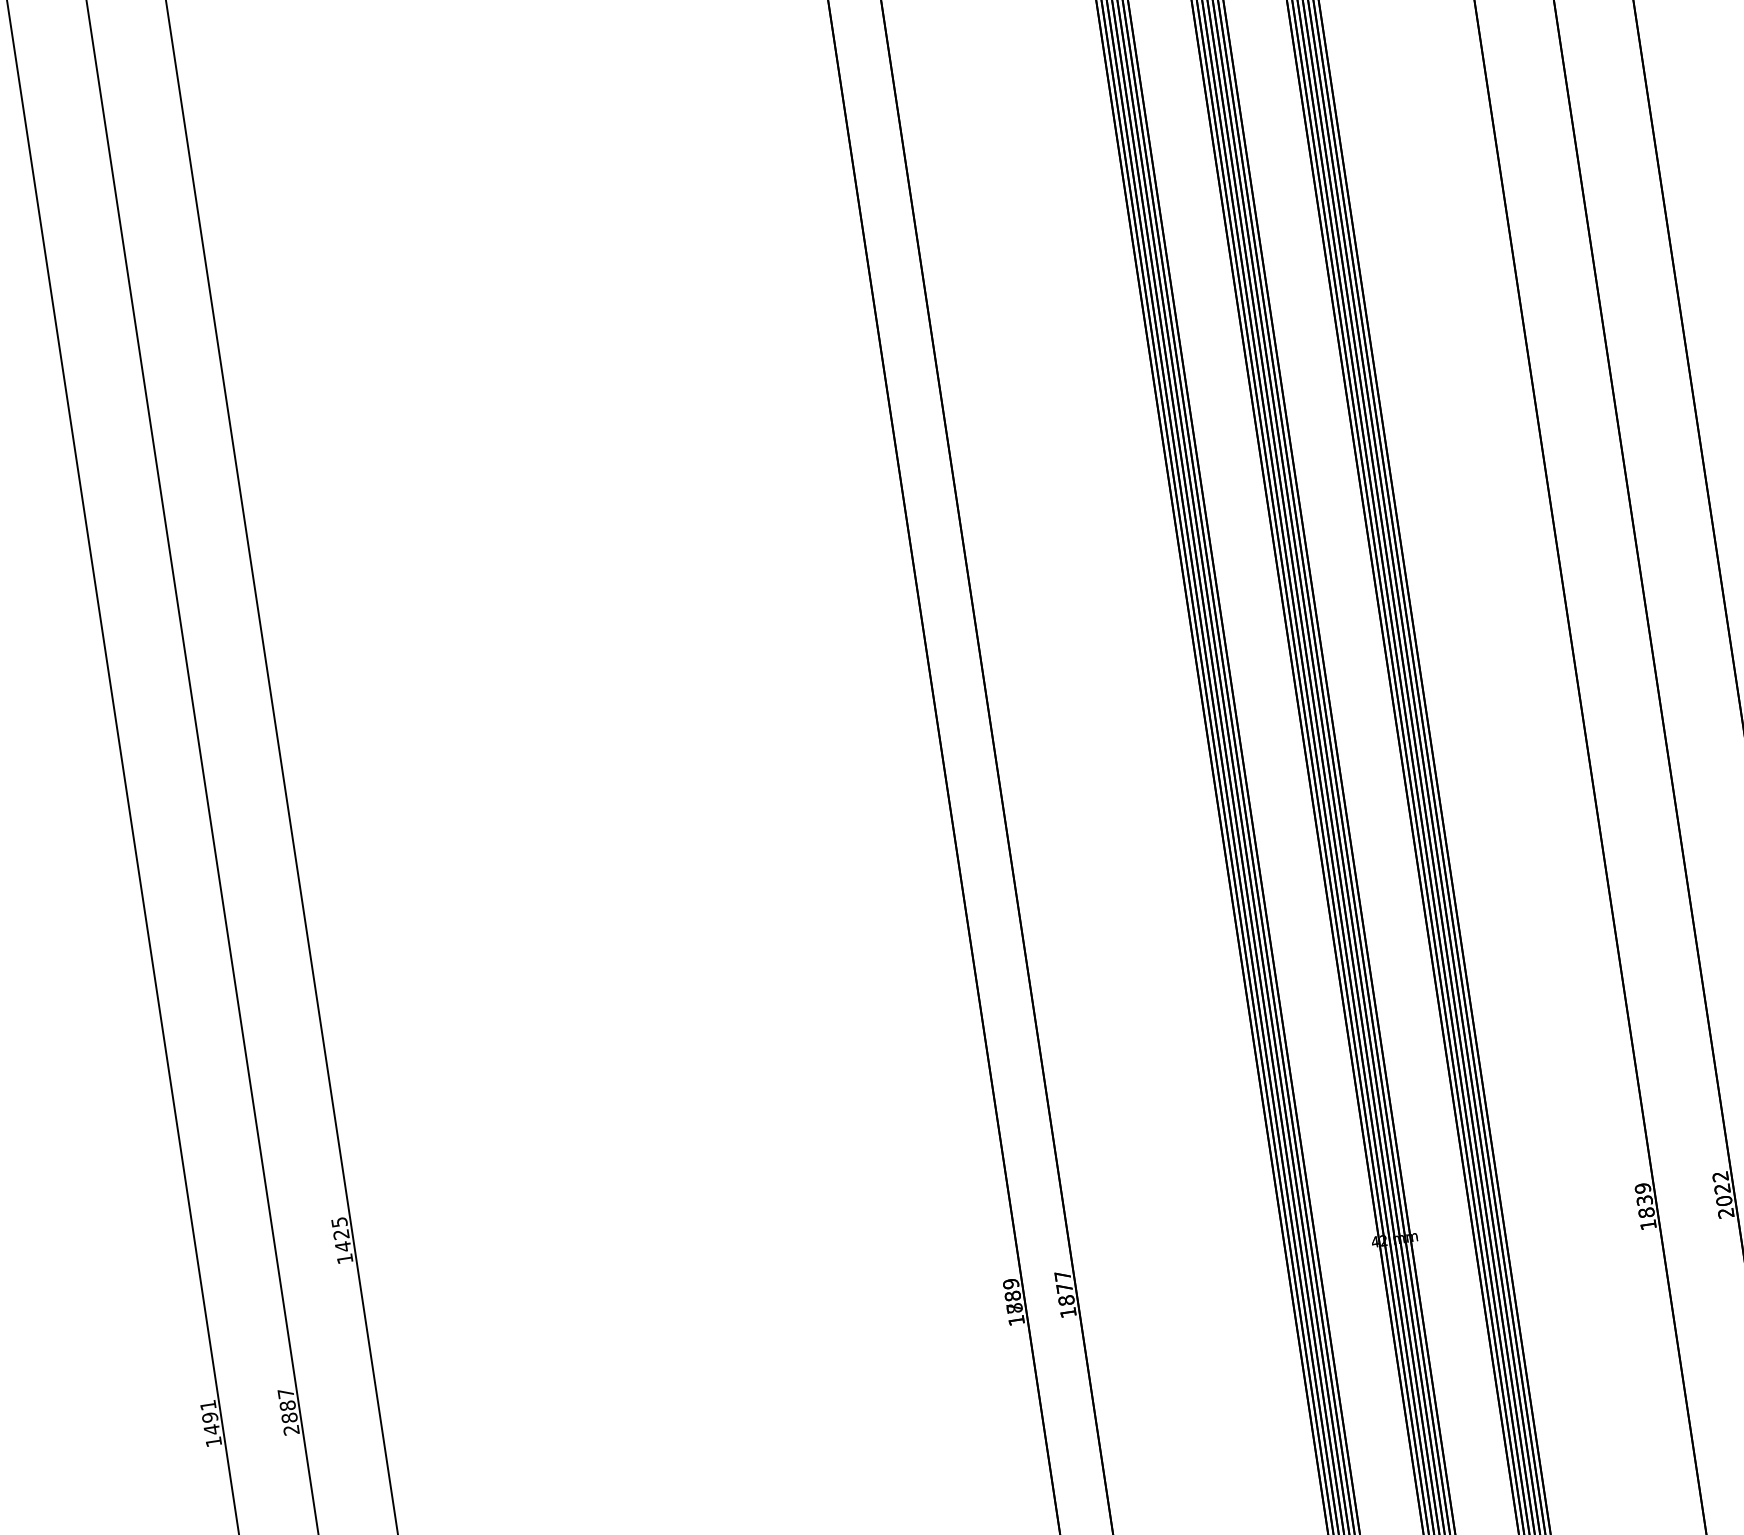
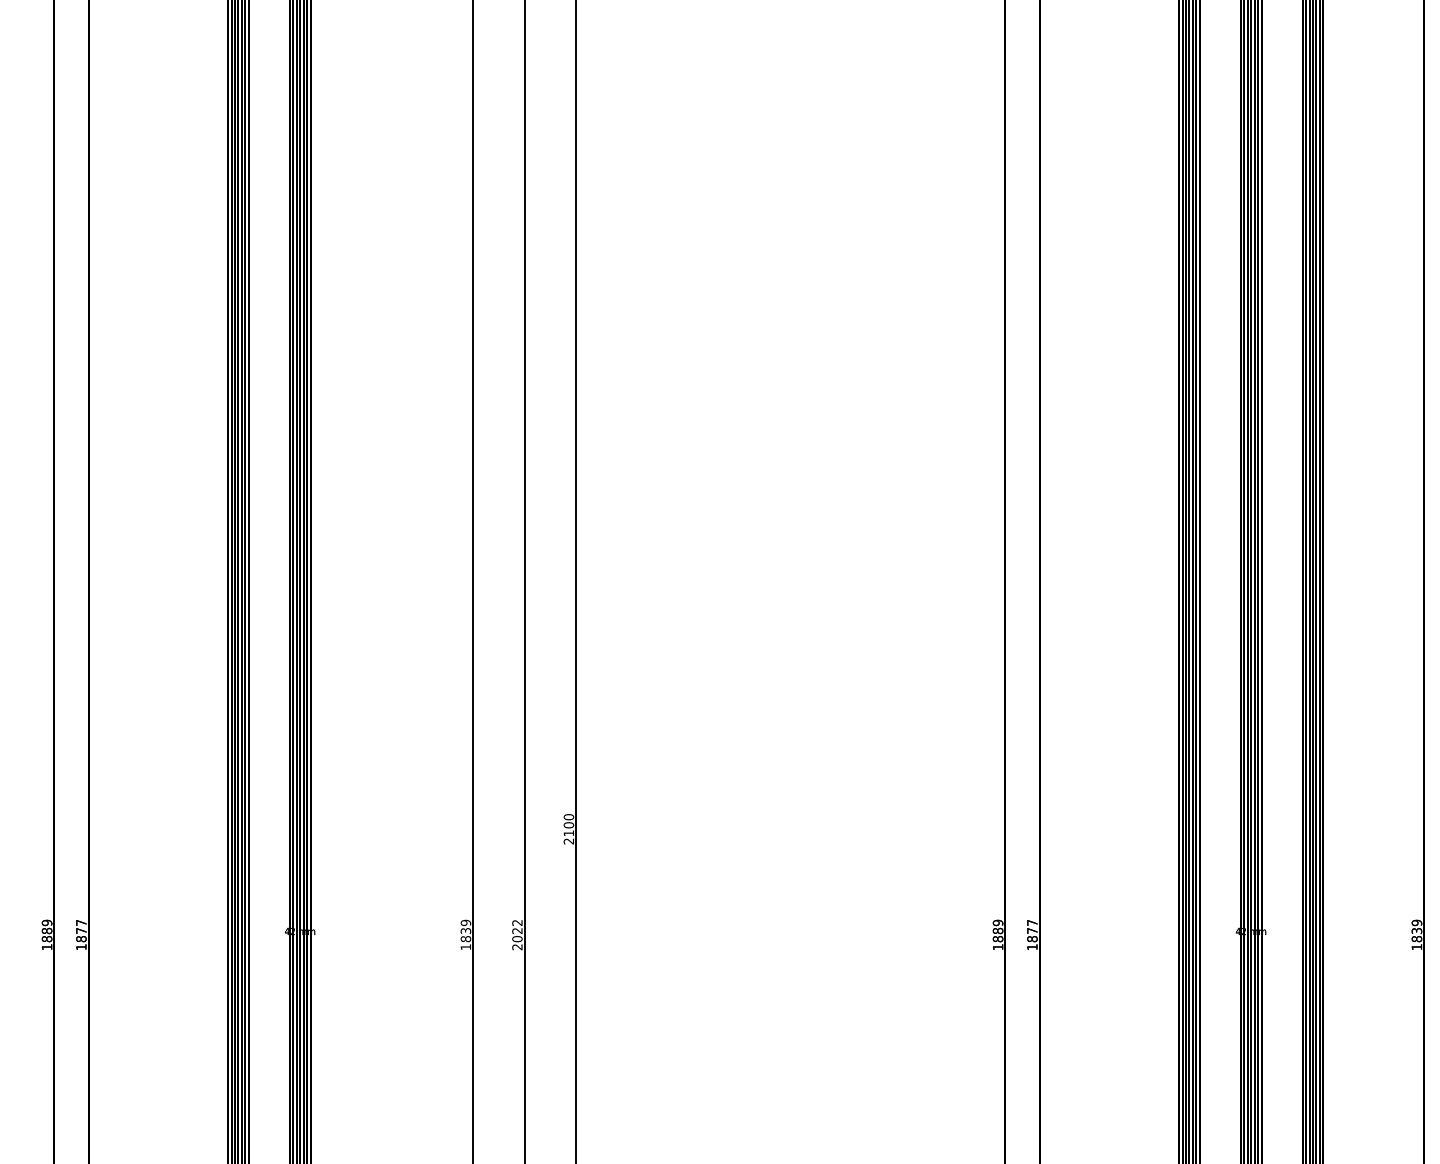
text: (341, 1240) -> (568, 829), 1425 -> 2100
text: (1013, 1309) -> (997, 939), 1789 -> 1889
text: (287, 1406) -> (517, 931), 2887 -> 2022
text: (209, 1416) -> (465, 930), 1491 -> 1839

